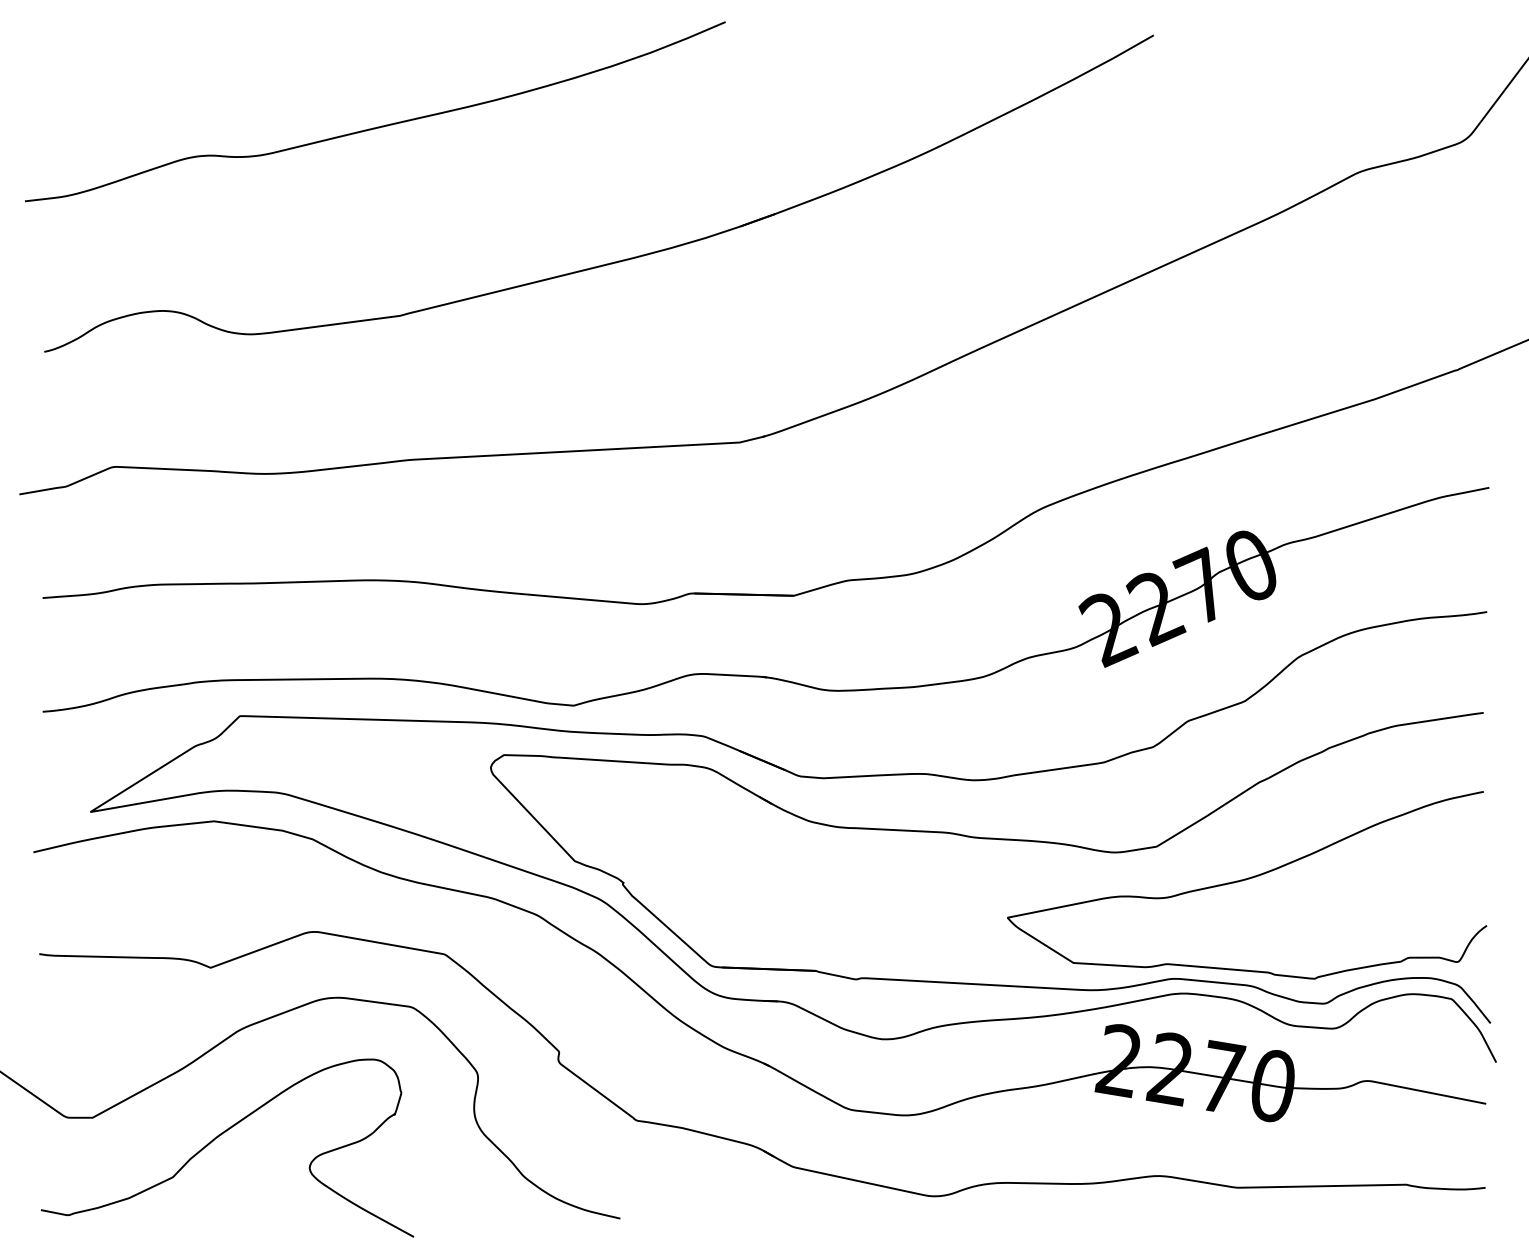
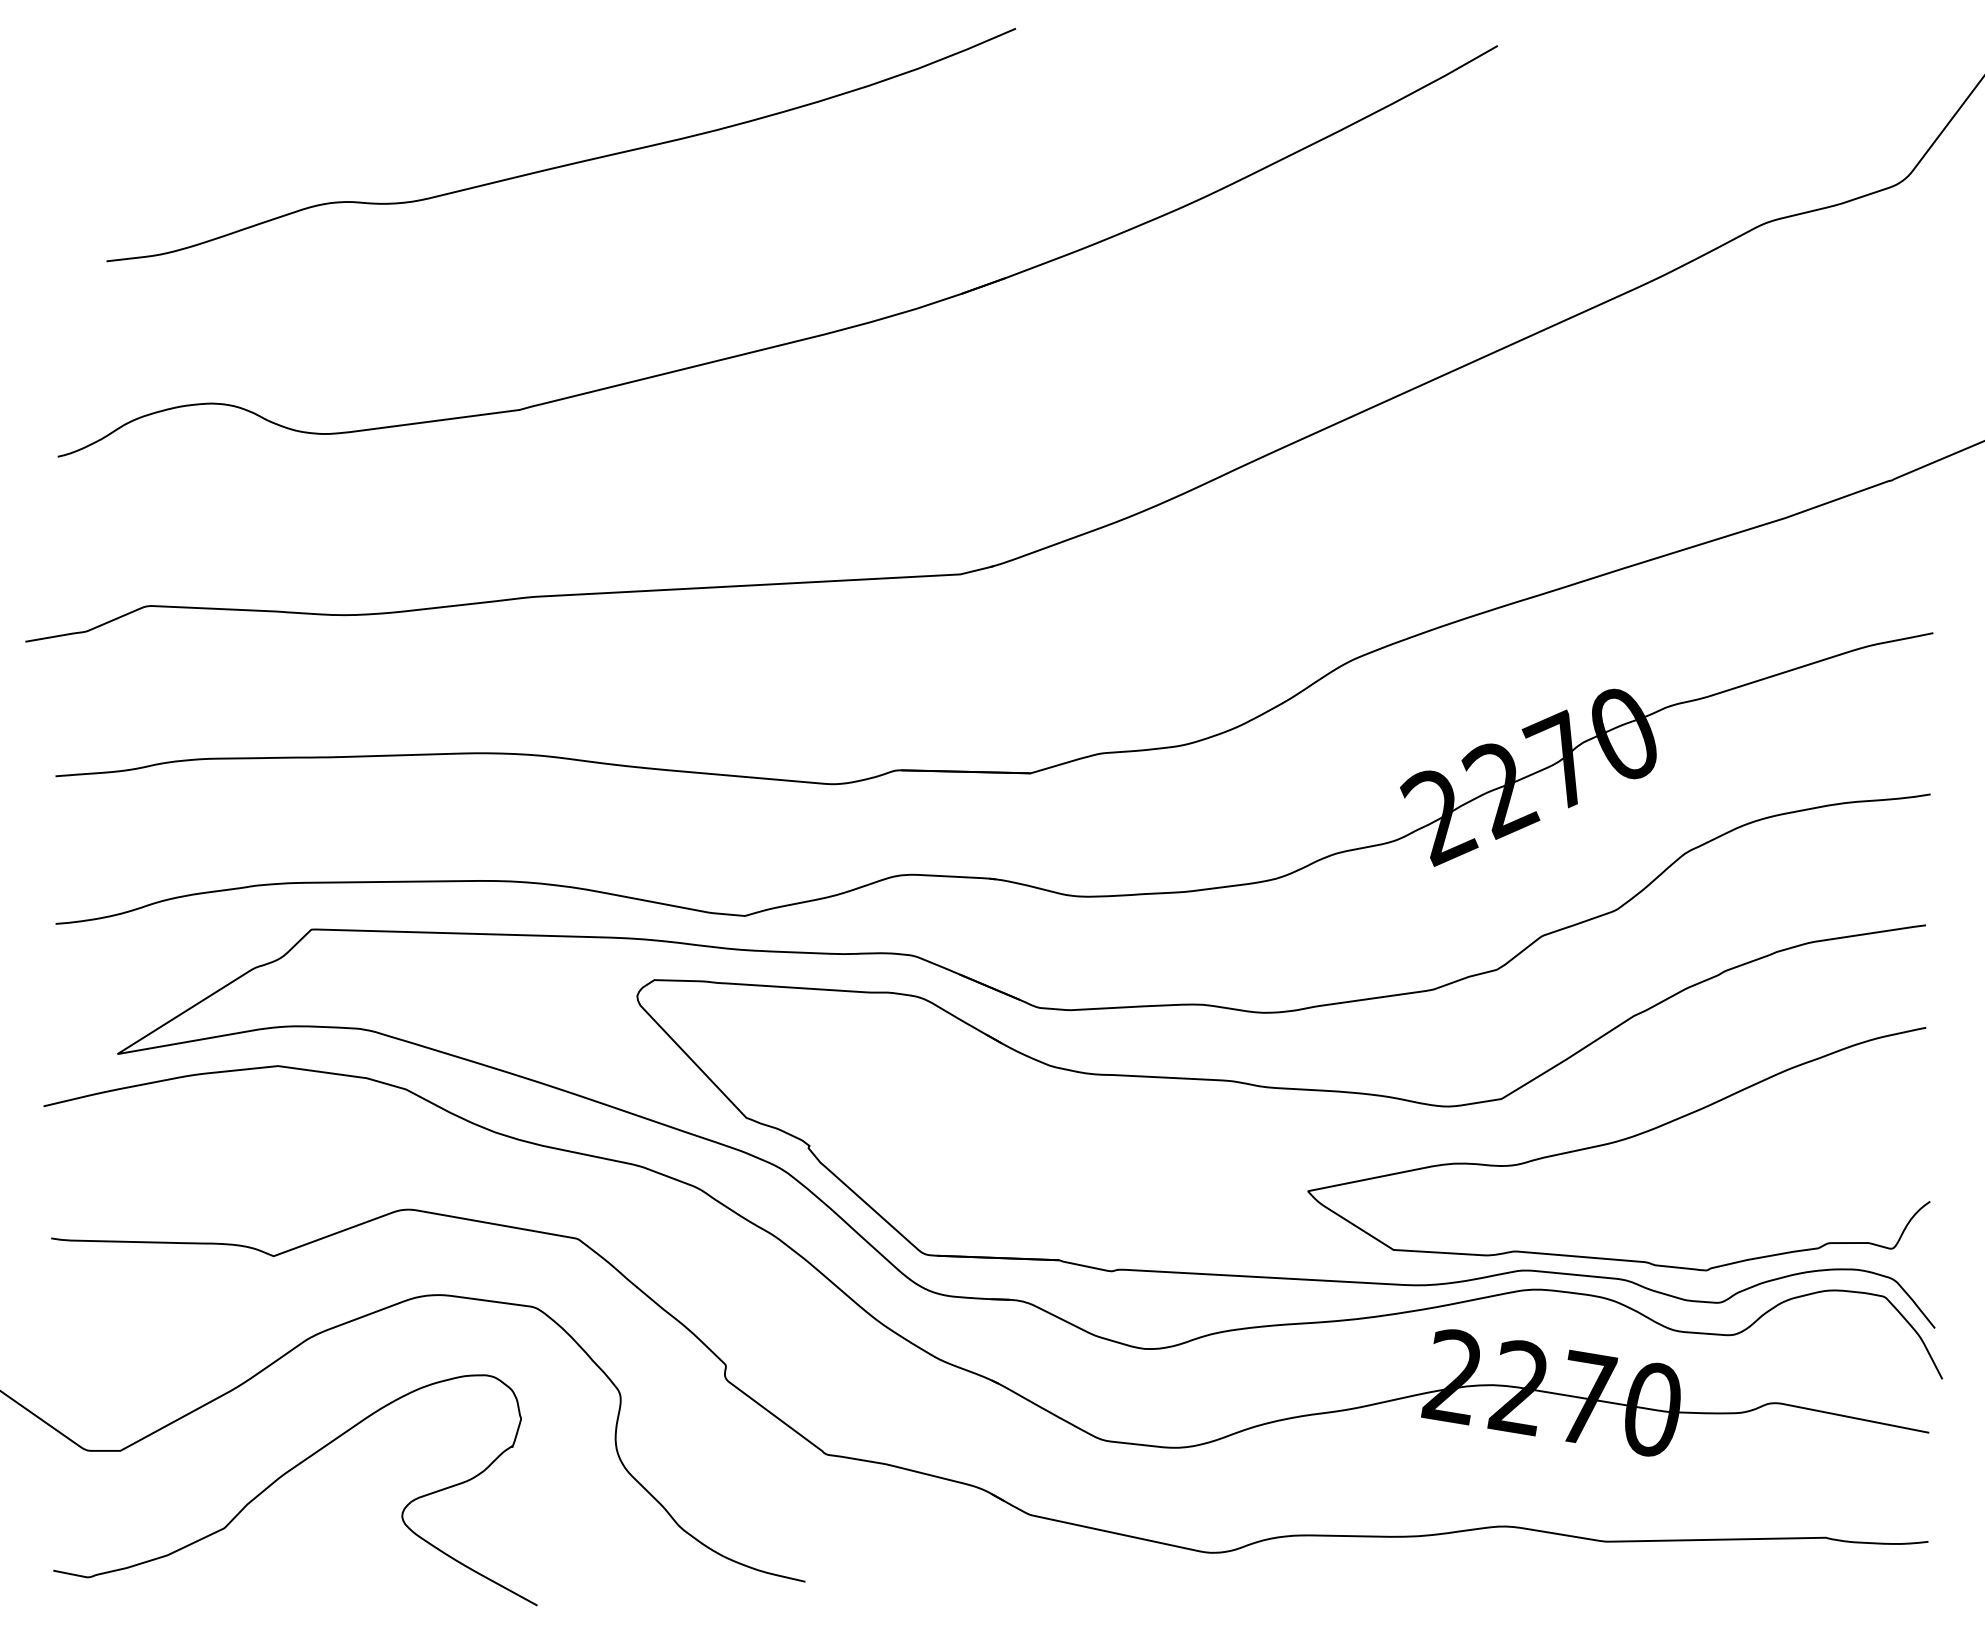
curve: (377, 126) -> (564, 164), moved

